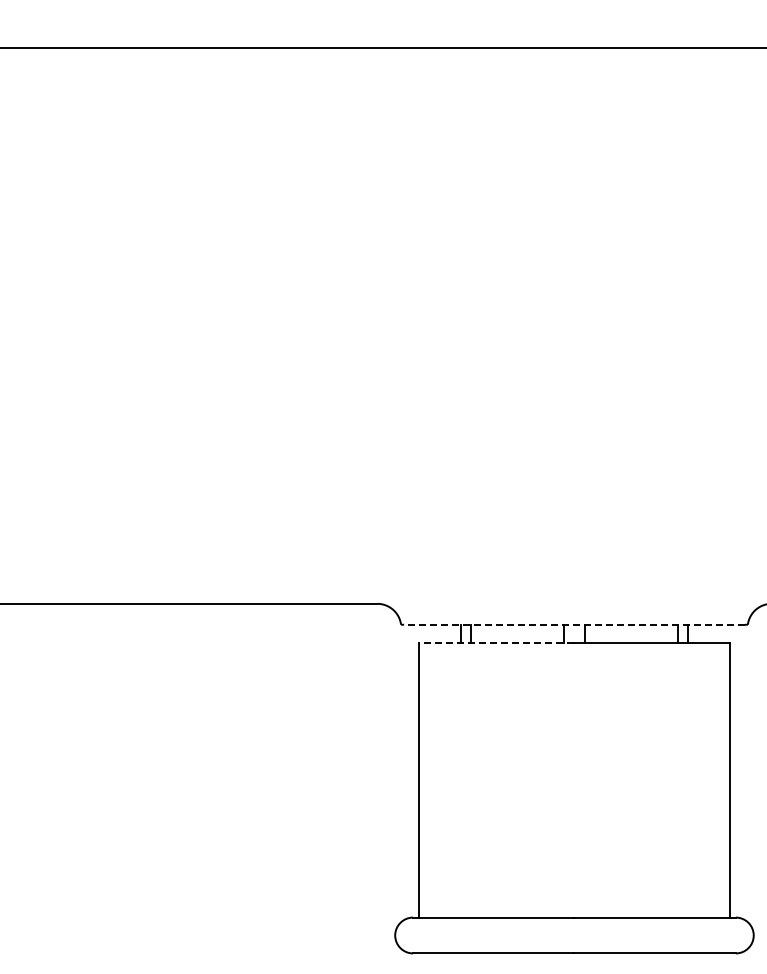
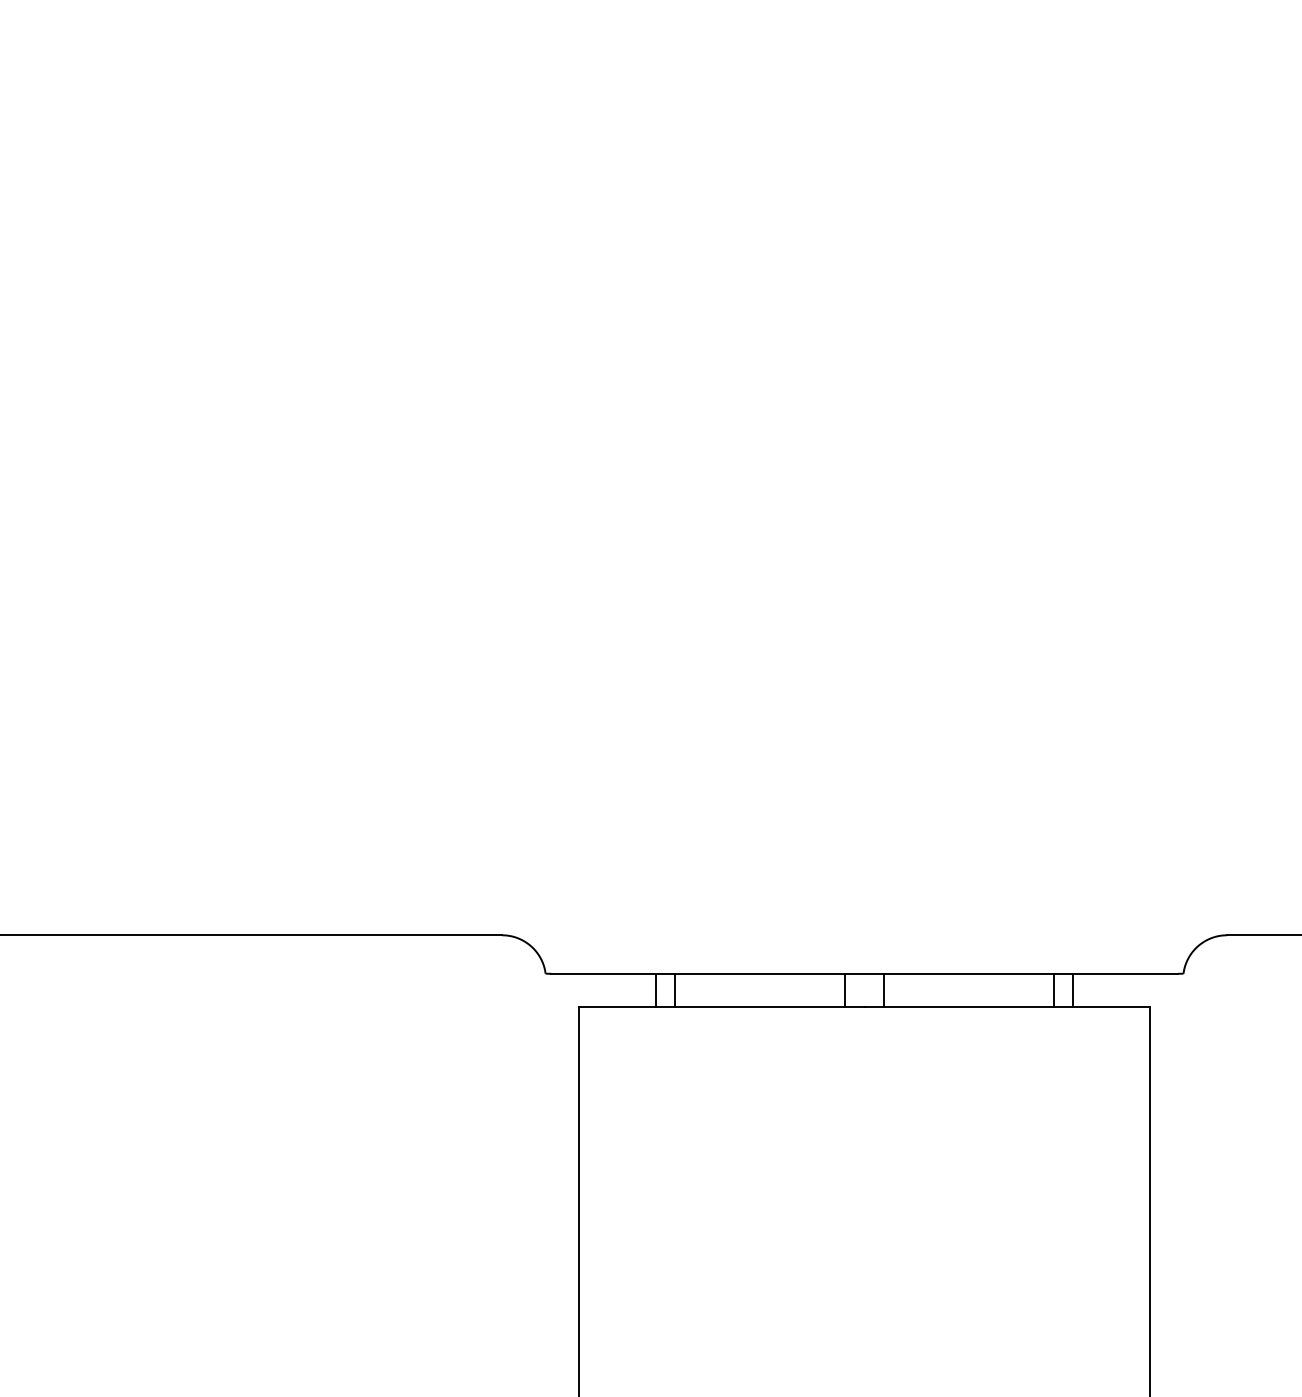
line: (573, 624) -> (862, 973), dashed -> solid
line: (496, 642) -> (721, 1006), dashed -> solid

